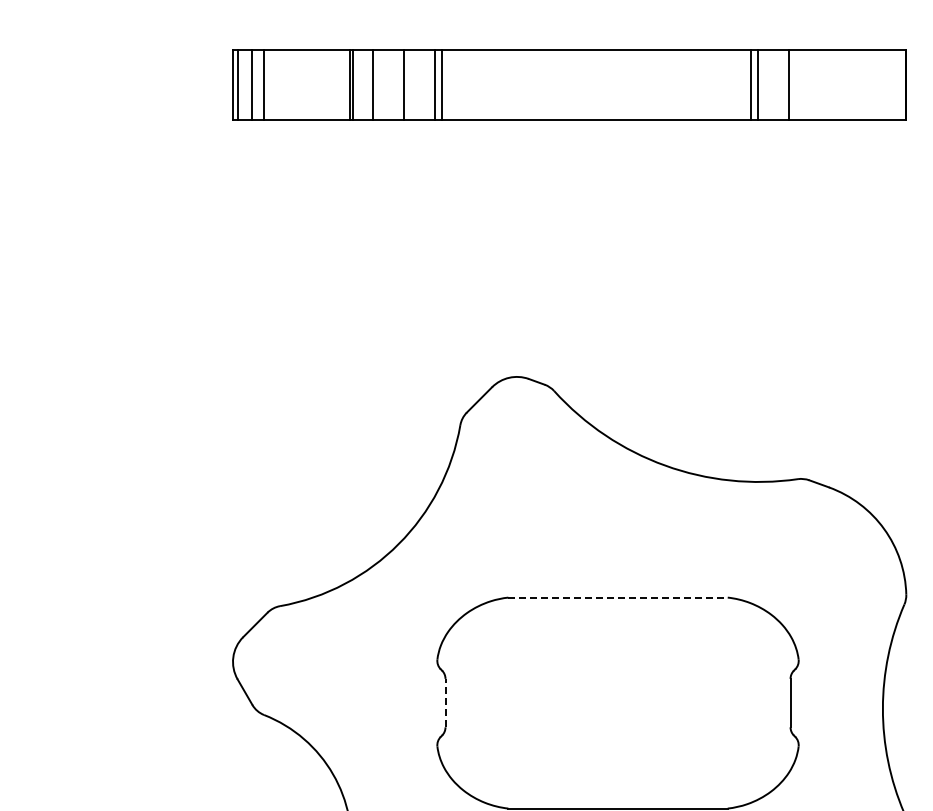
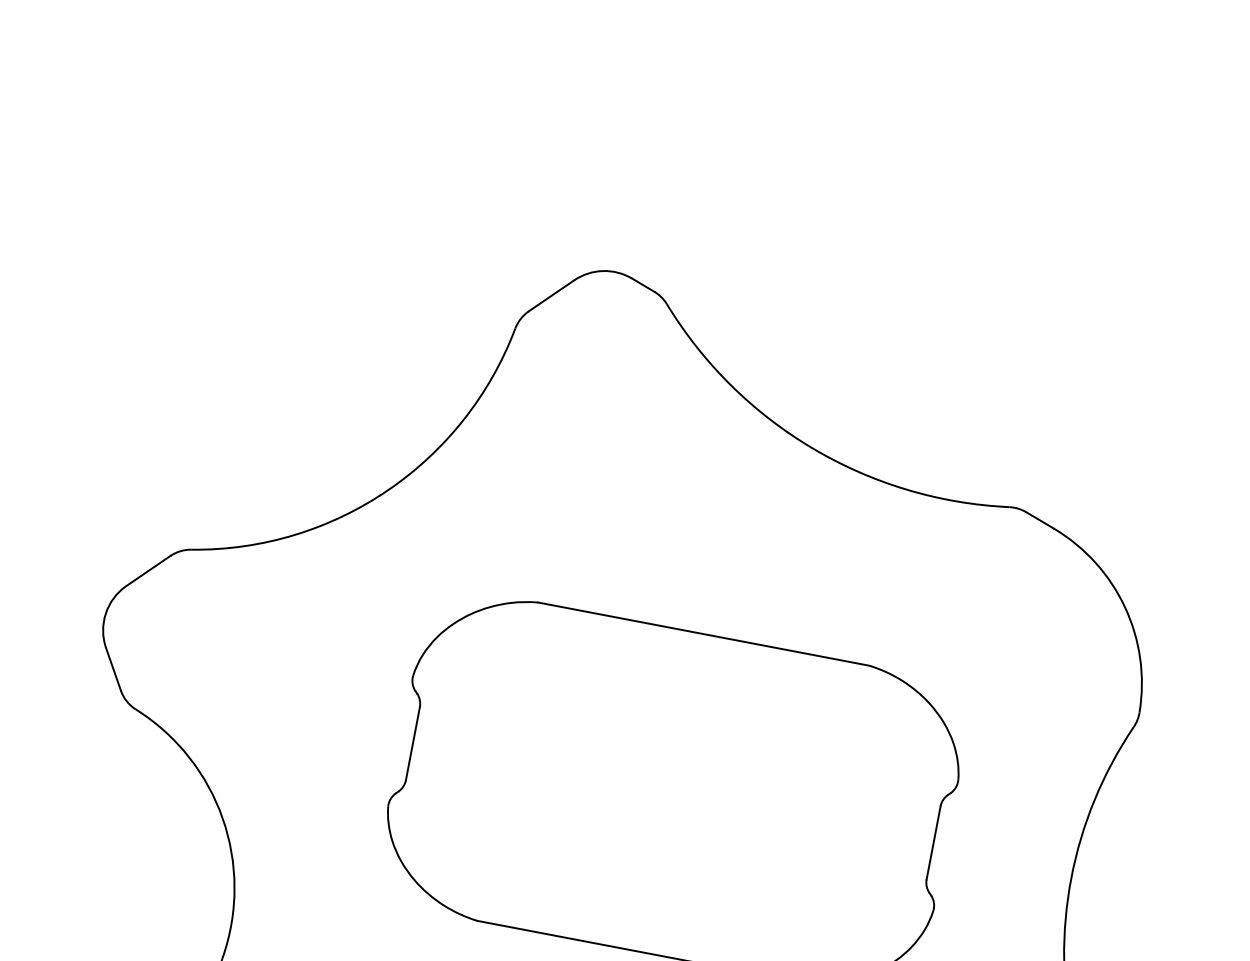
line: (618, 597) -> (704, 634), dashed -> solid
line: (445, 702) -> (413, 742), dashed -> solid

